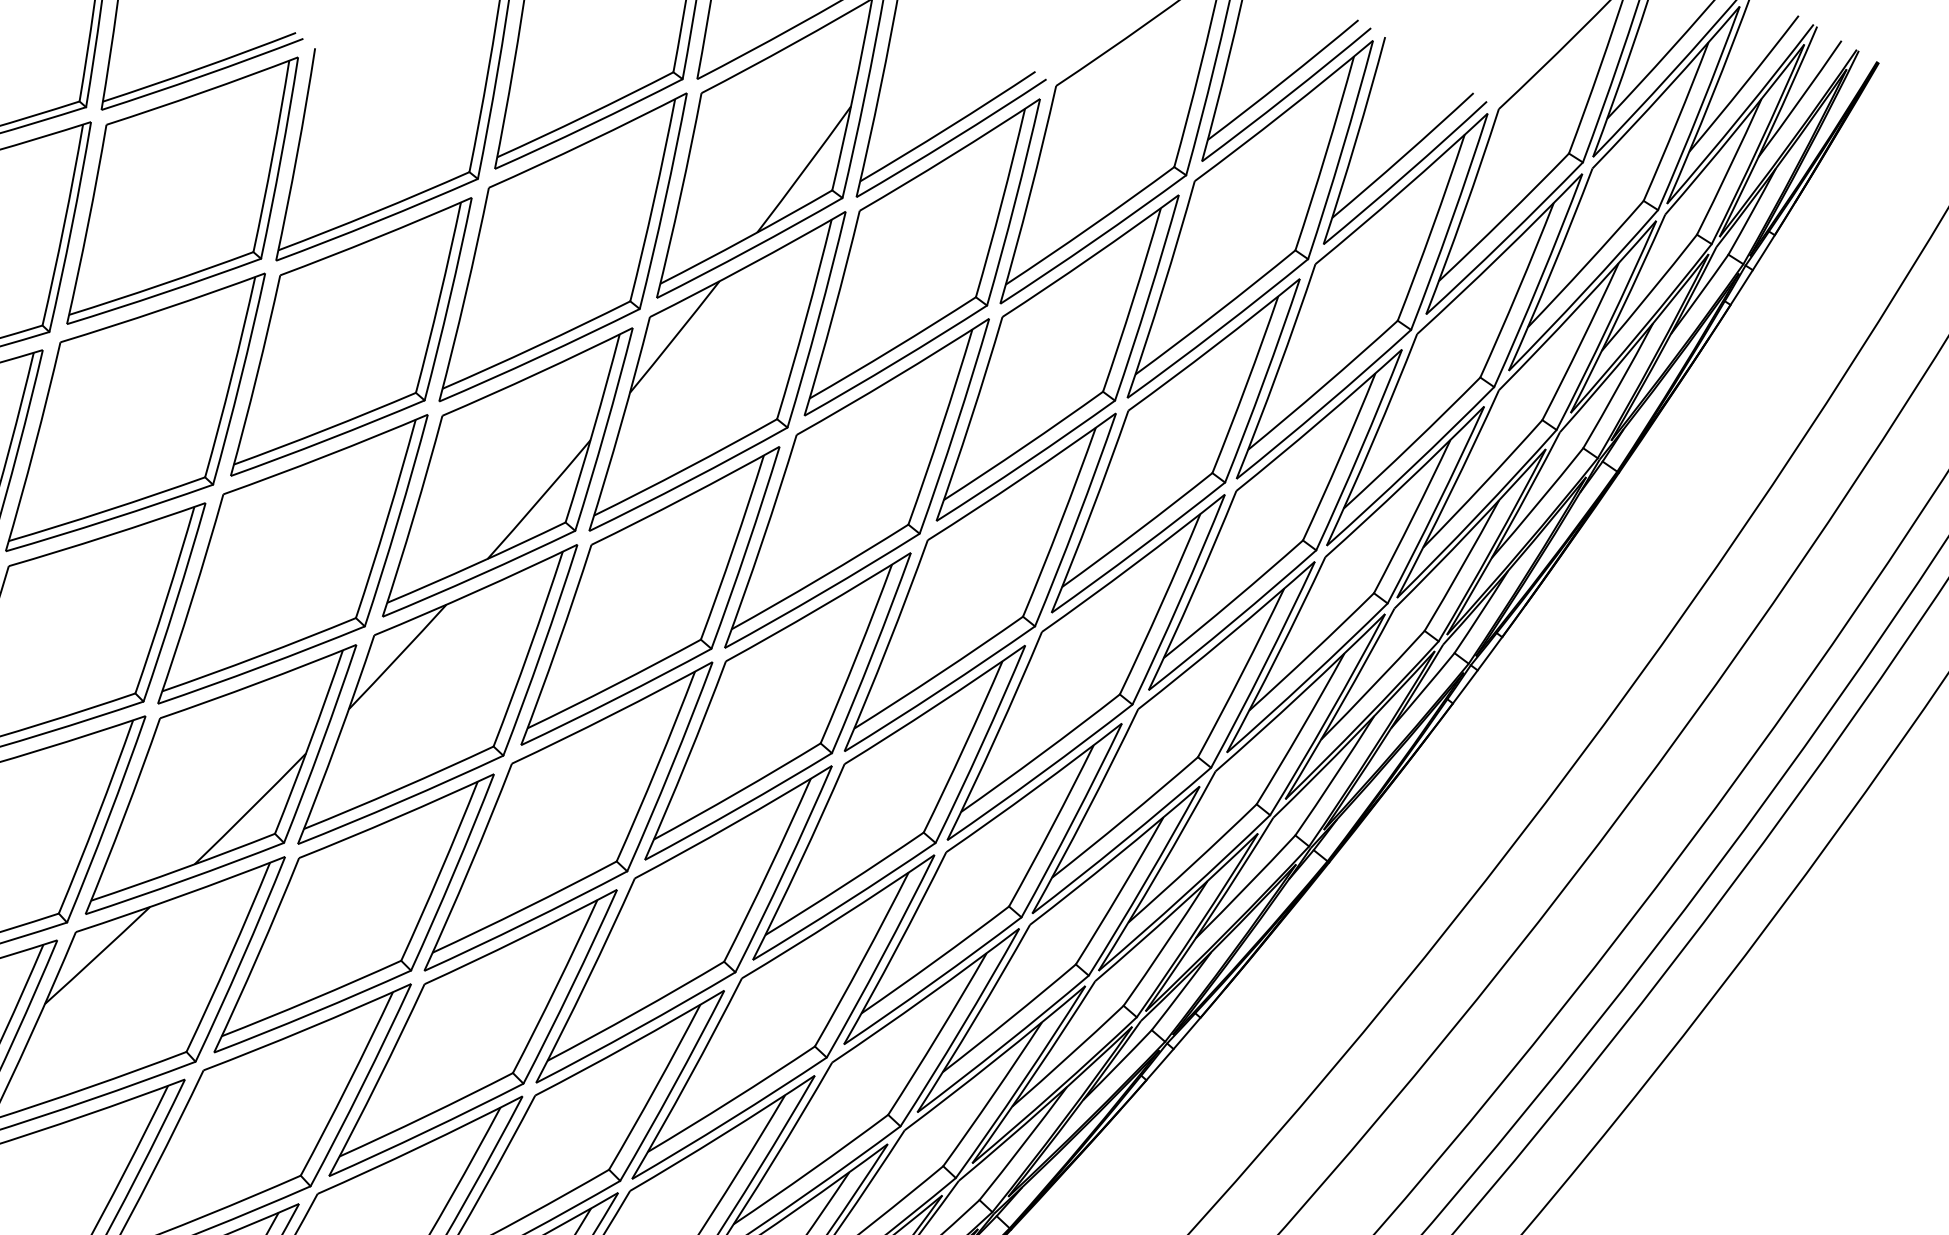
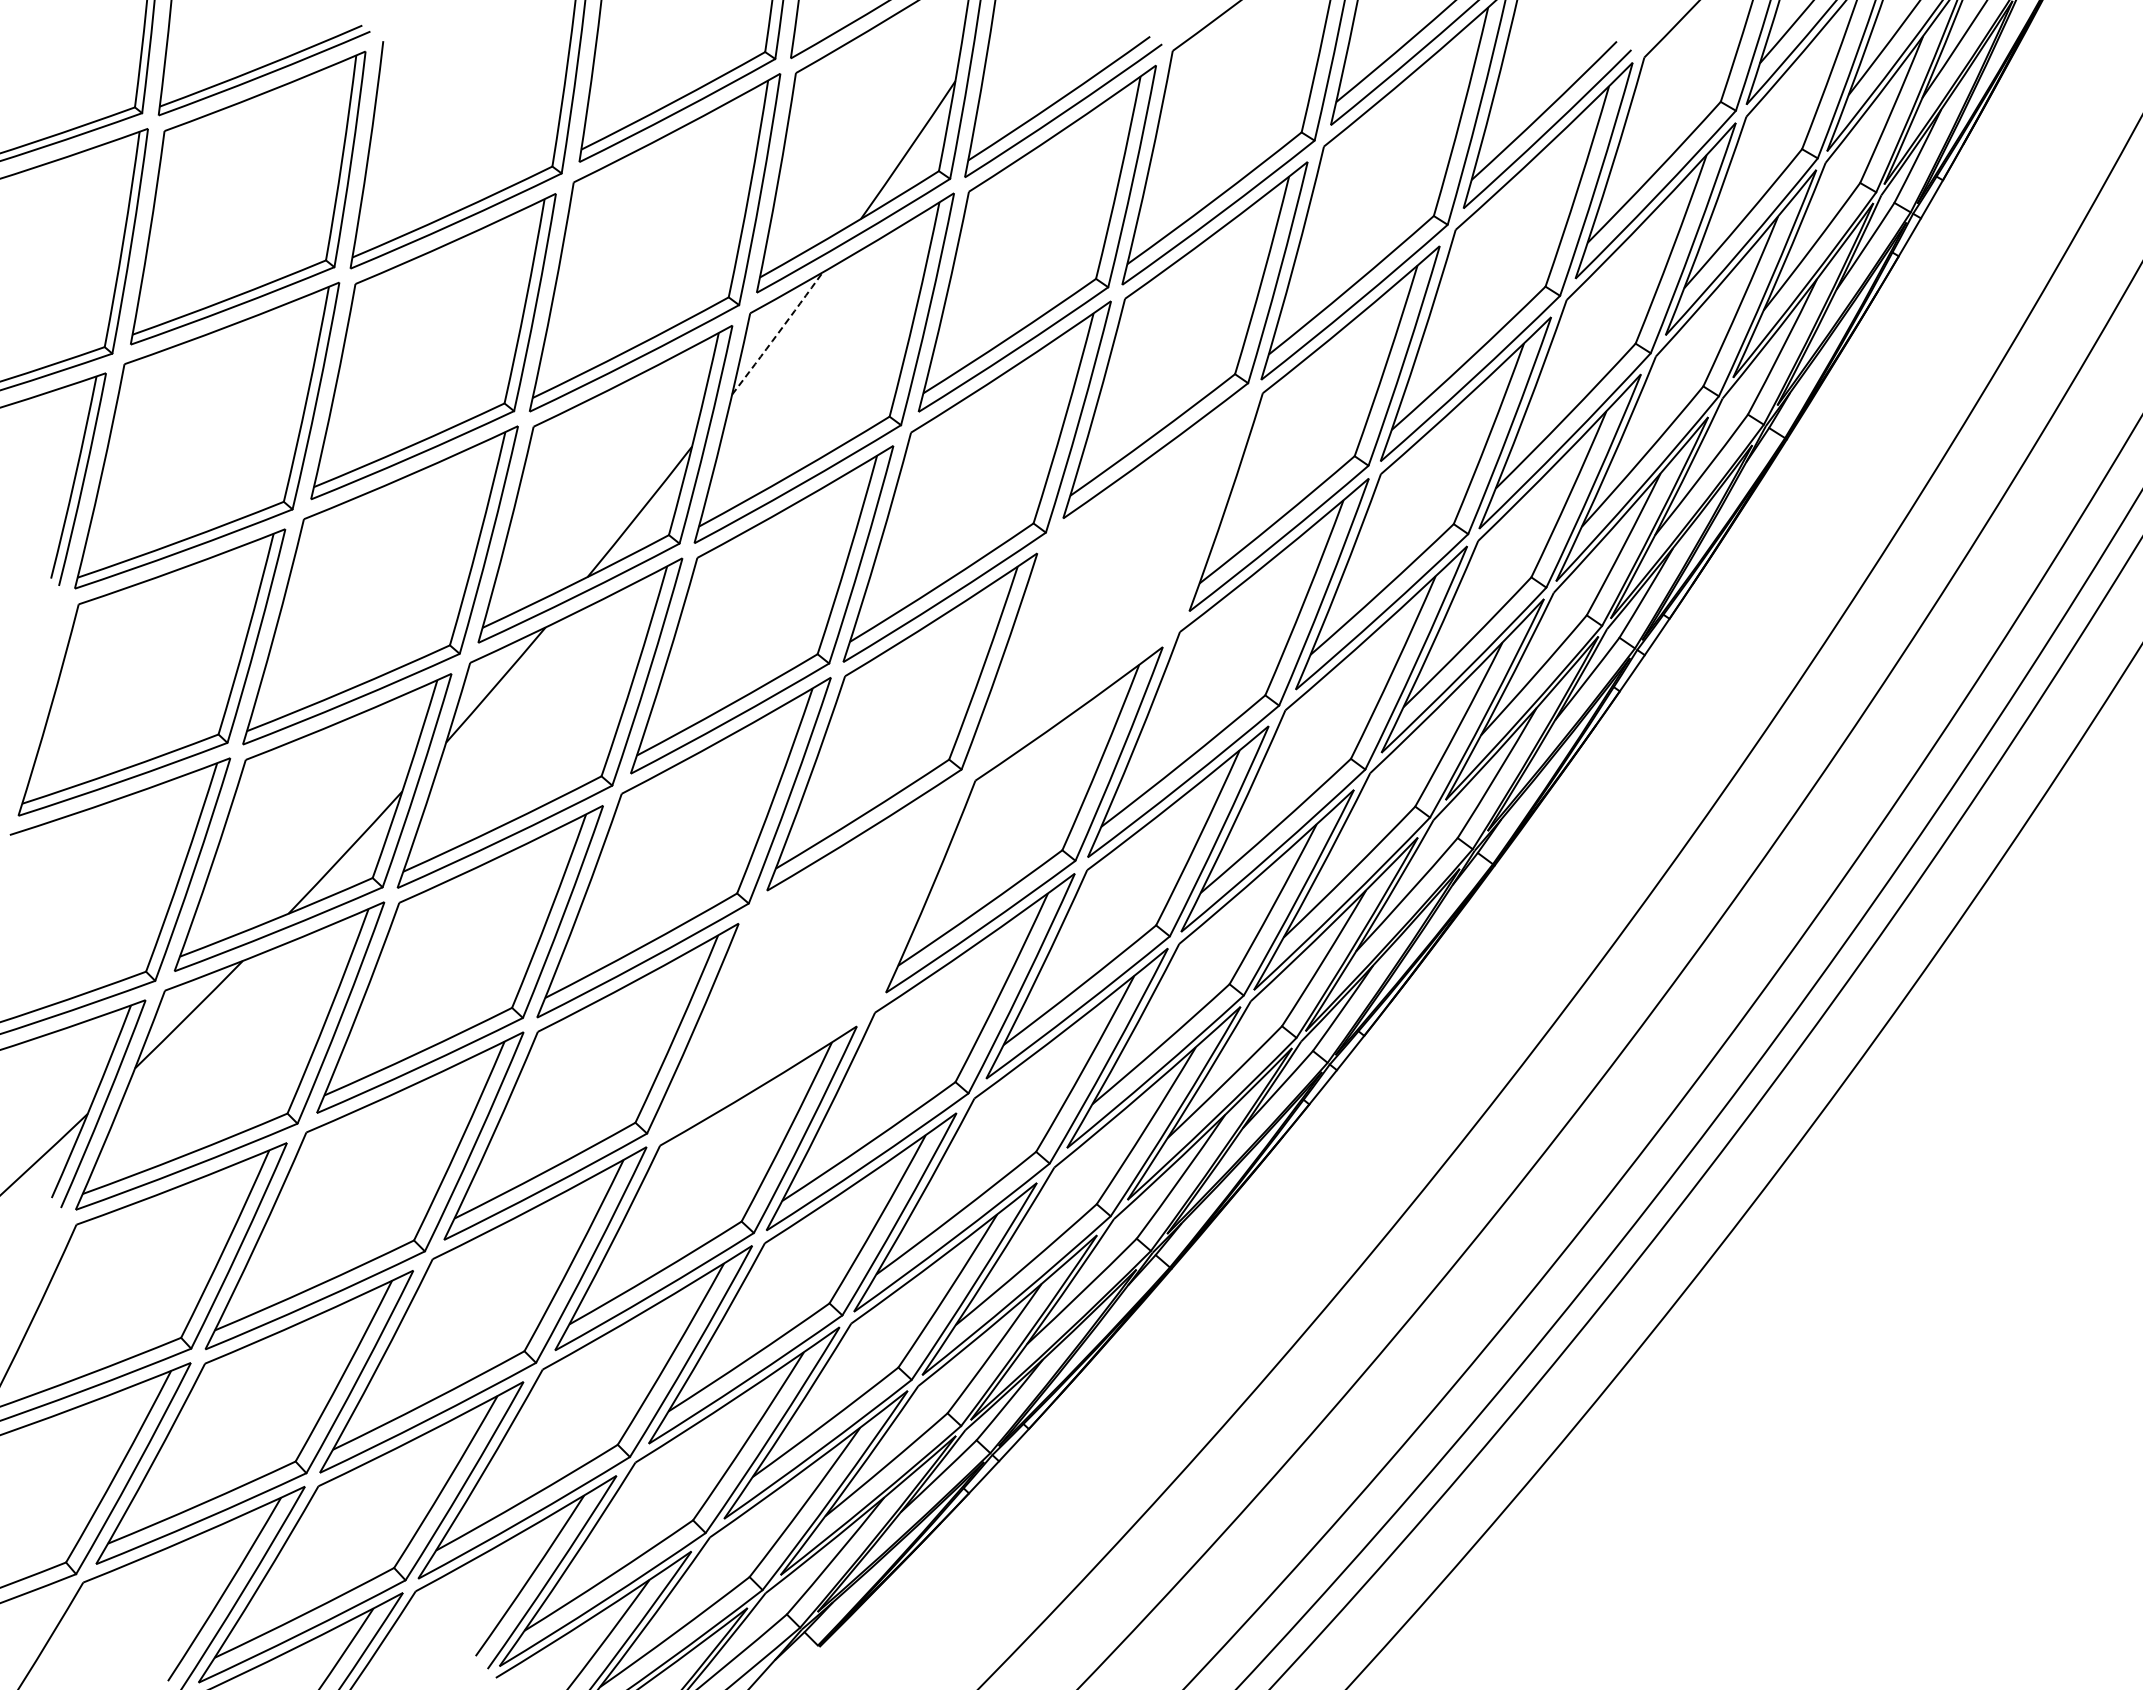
arc: (674, 337) -> (777, 333), solid -> dashed
part: (980, 582) -> (1112, 581), removed
part: (683, 924) -> (810, 957), removed

